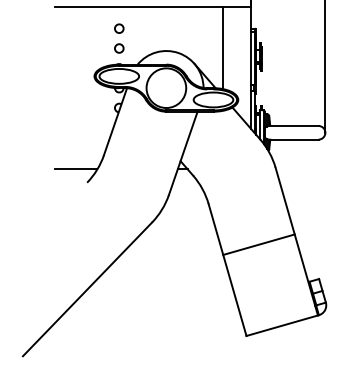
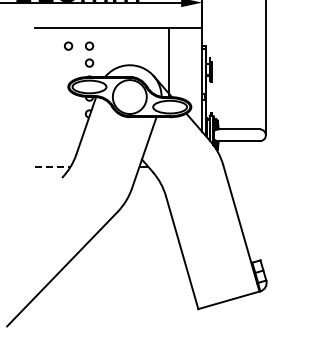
circle: (94, 27) -> (68, 45), added
line: (223, 47) -> (168, 62), moved
line: (76, 169) -> (52, 166), solid -> dashed
line: (258, 244) -> (208, 230), removed

